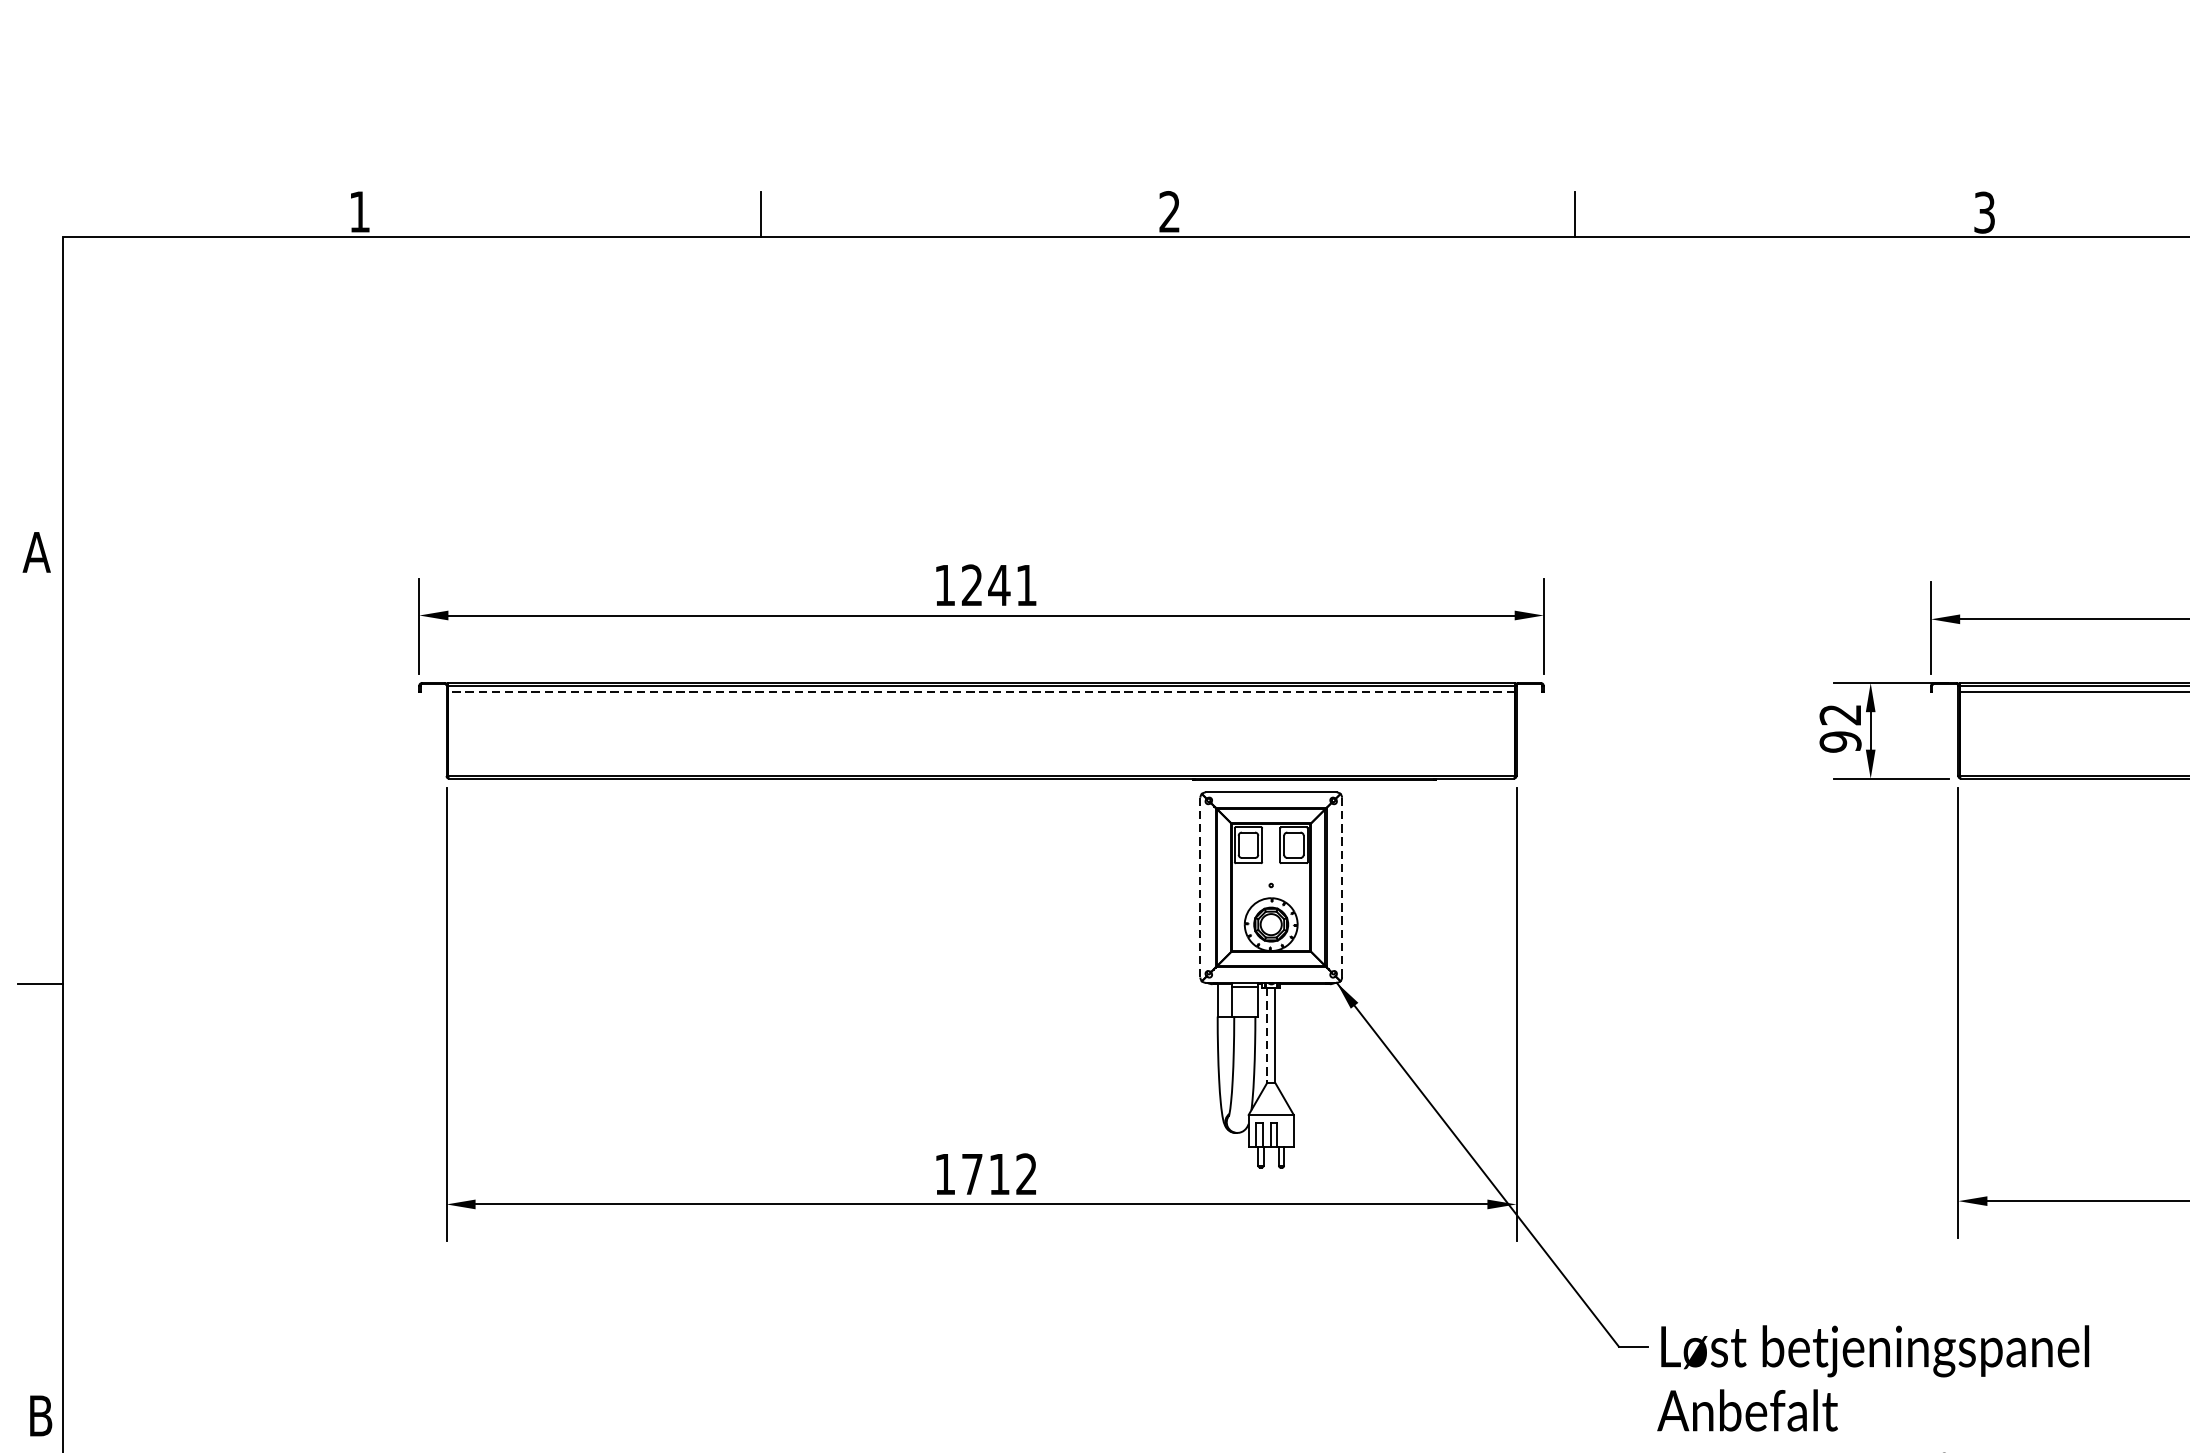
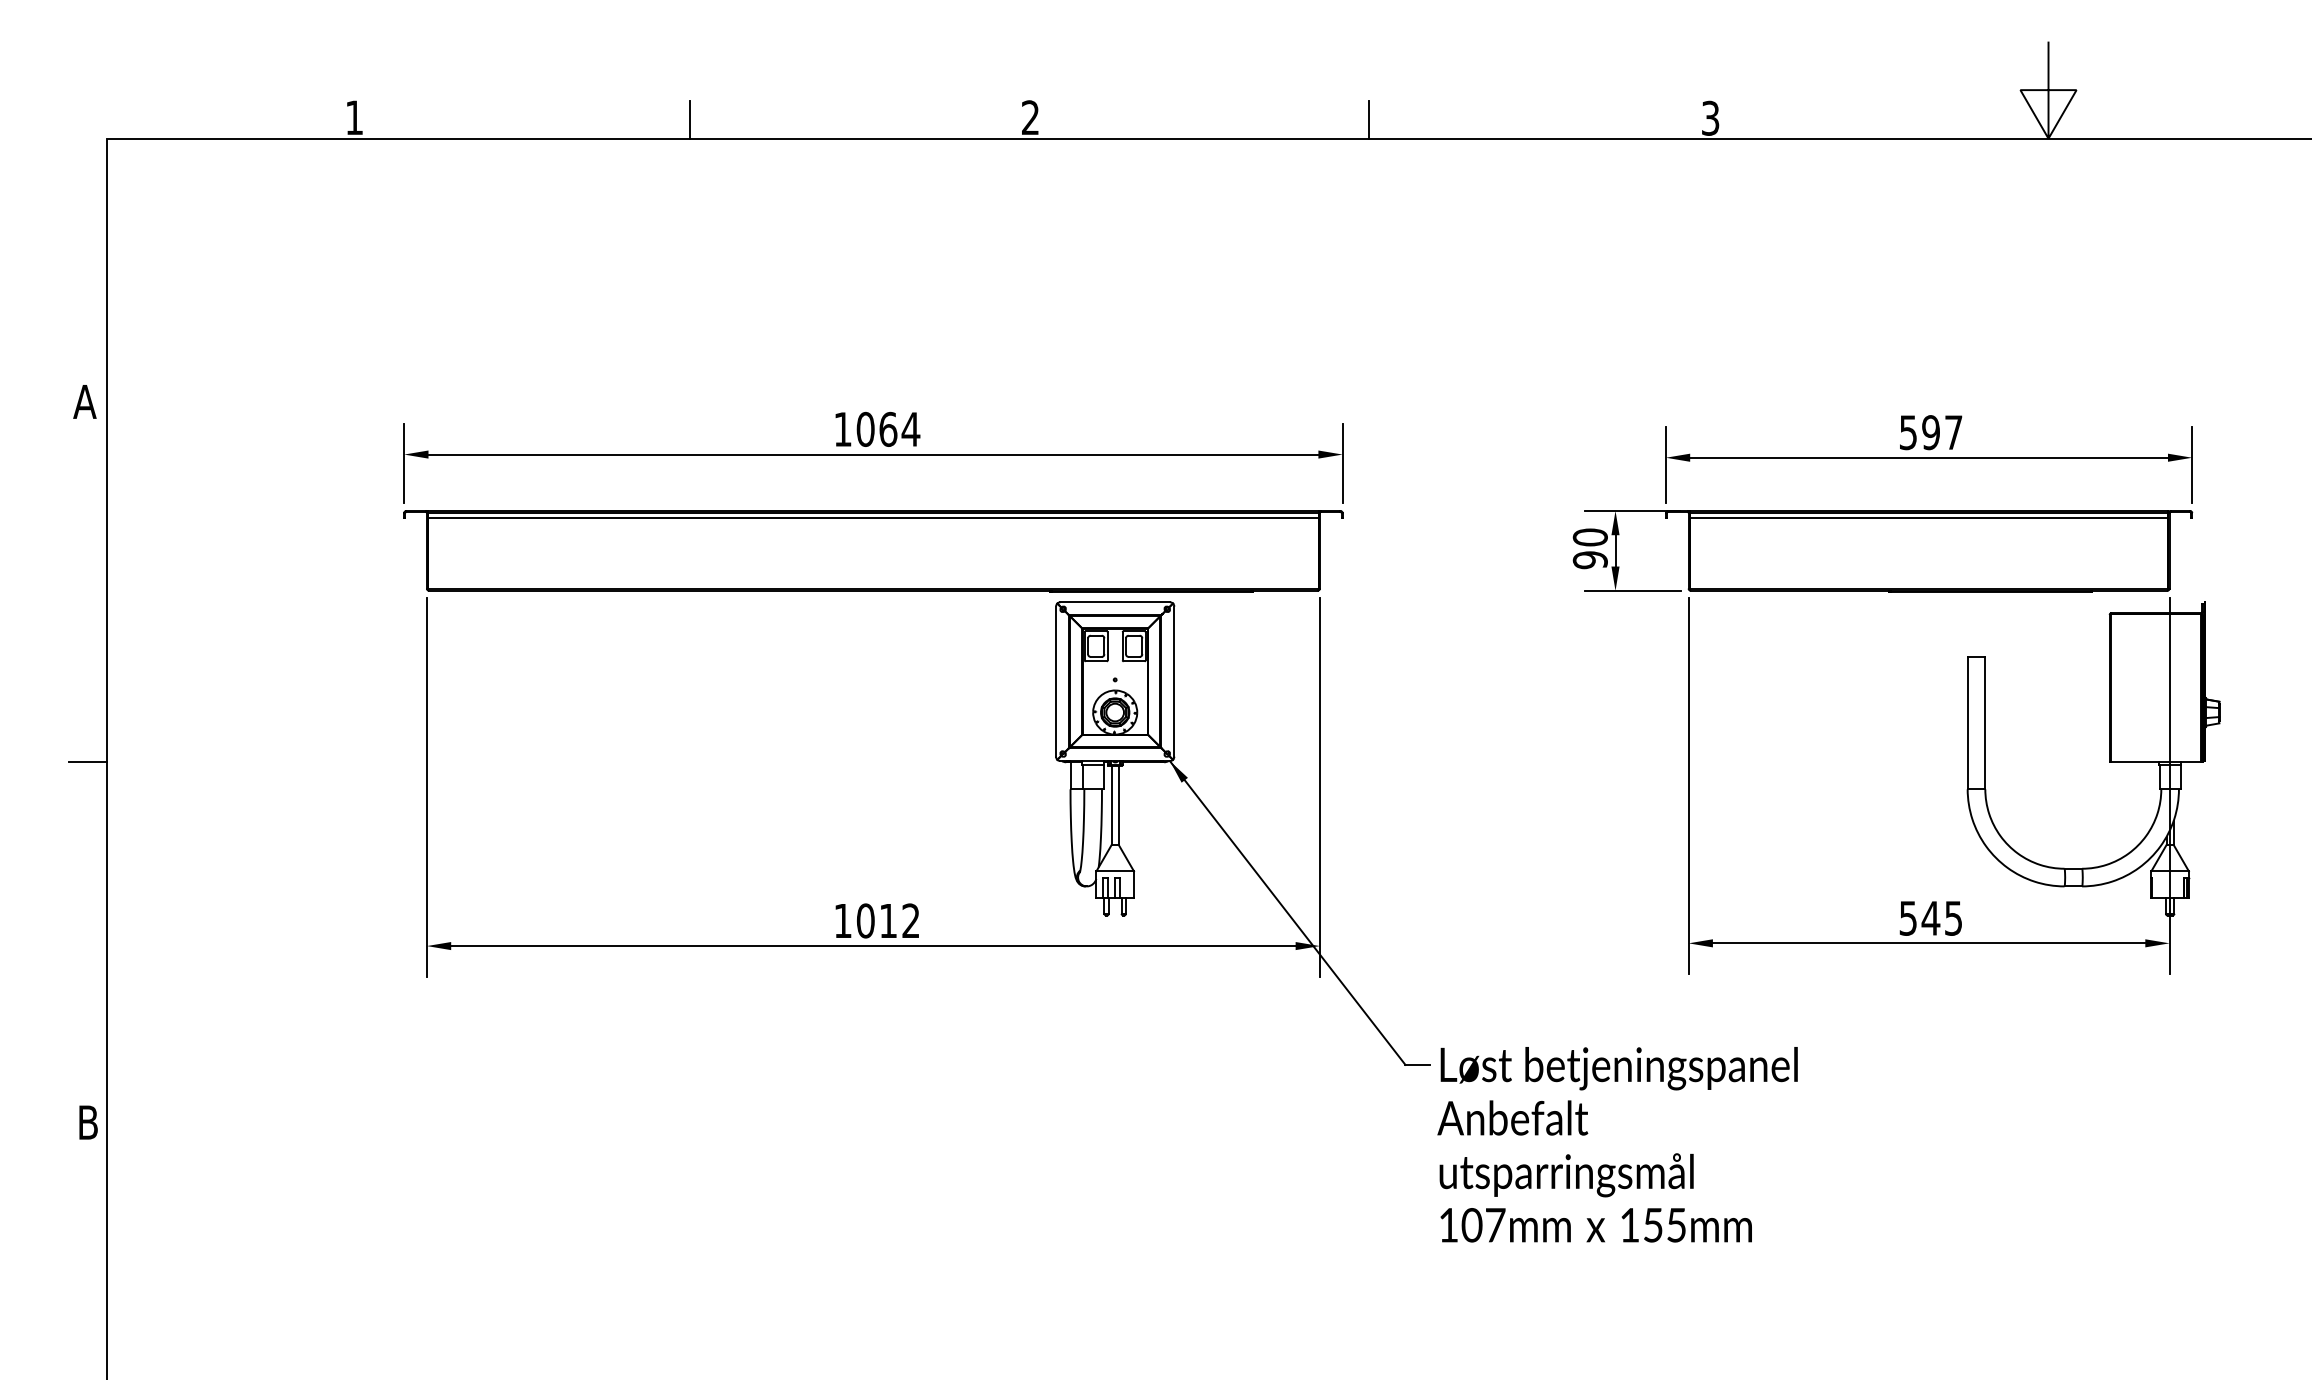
text: (999, 584) -> (888, 428), 1241 -> 1064
line: (980, 692) -> (872, 518), dashed -> solid
text: (1839, 714) -> (1589, 537), 92 -> 90
line: (1342, 887) -> (1174, 681), dashed -> solid
line: (1200, 888) -> (1056, 682), dashed -> solid
line: (1266, 1035) -> (1111, 805), dashed -> solid
text: (972, 1173) -> (865, 920), 1712 -> 1012

